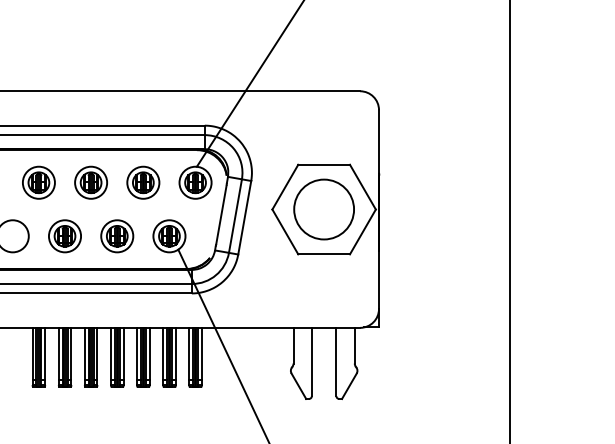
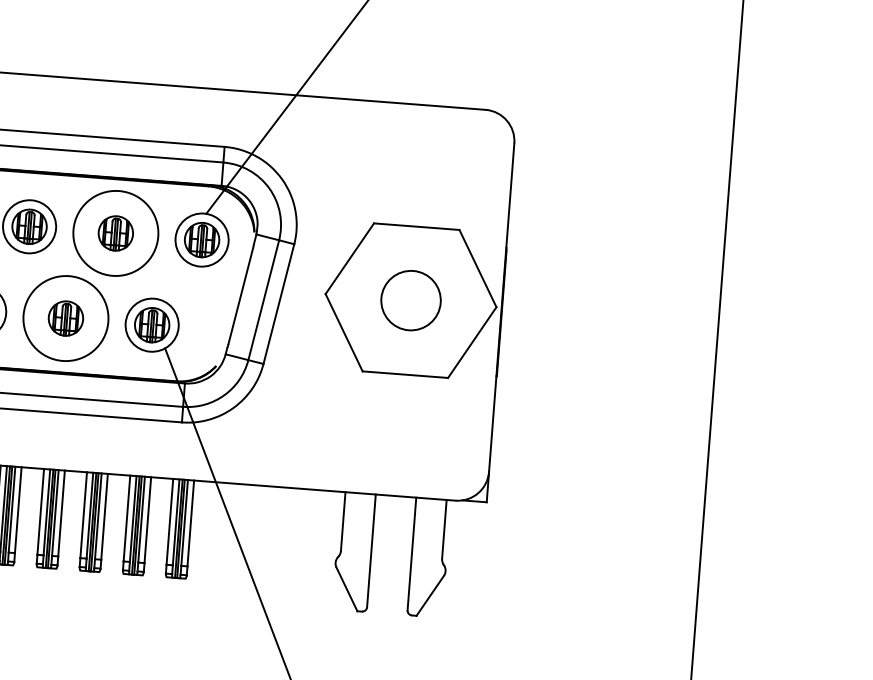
circle: (143, 182) -> (116, 233), size x1.6
circle: (324, 209) -> (411, 300), size x0.6
circle: (117, 236) -> (66, 318), size x1.6

